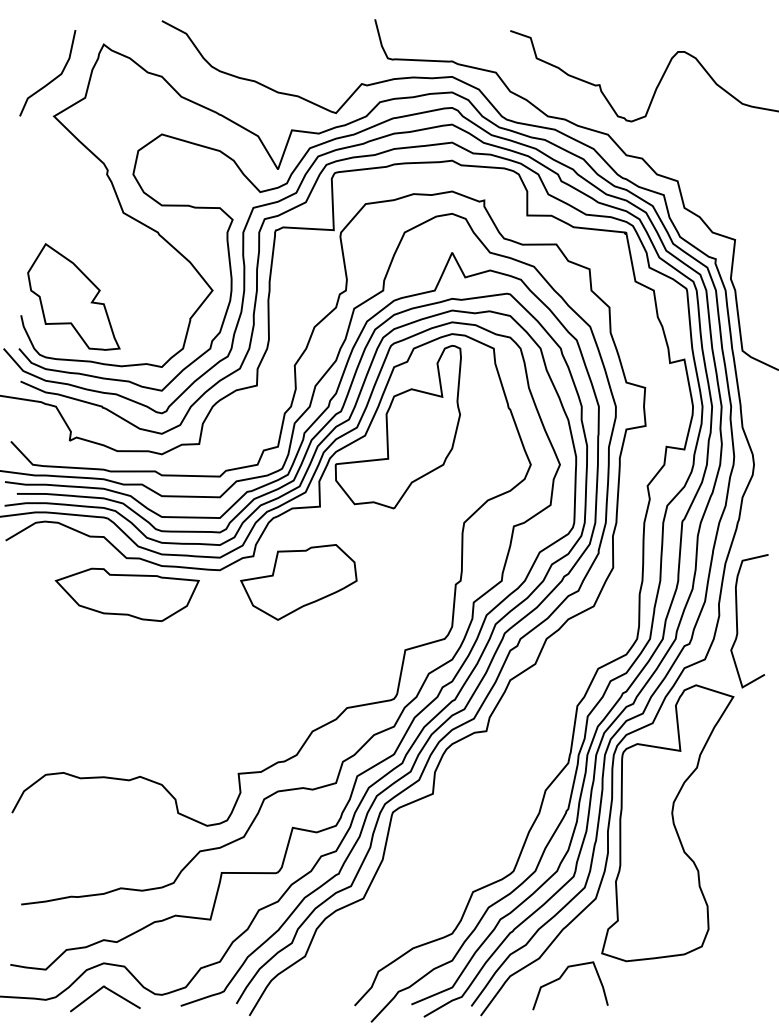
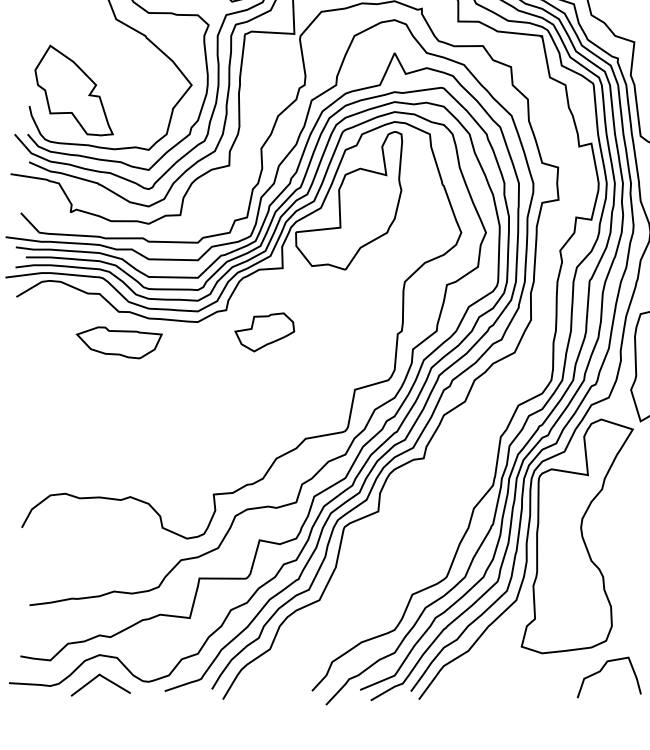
part: (298, 582) -> (264, 332), size x0.6
part: (126, 594) -> (118, 342), size x0.7
curve: (560, 979) -> (600, 672), moved

